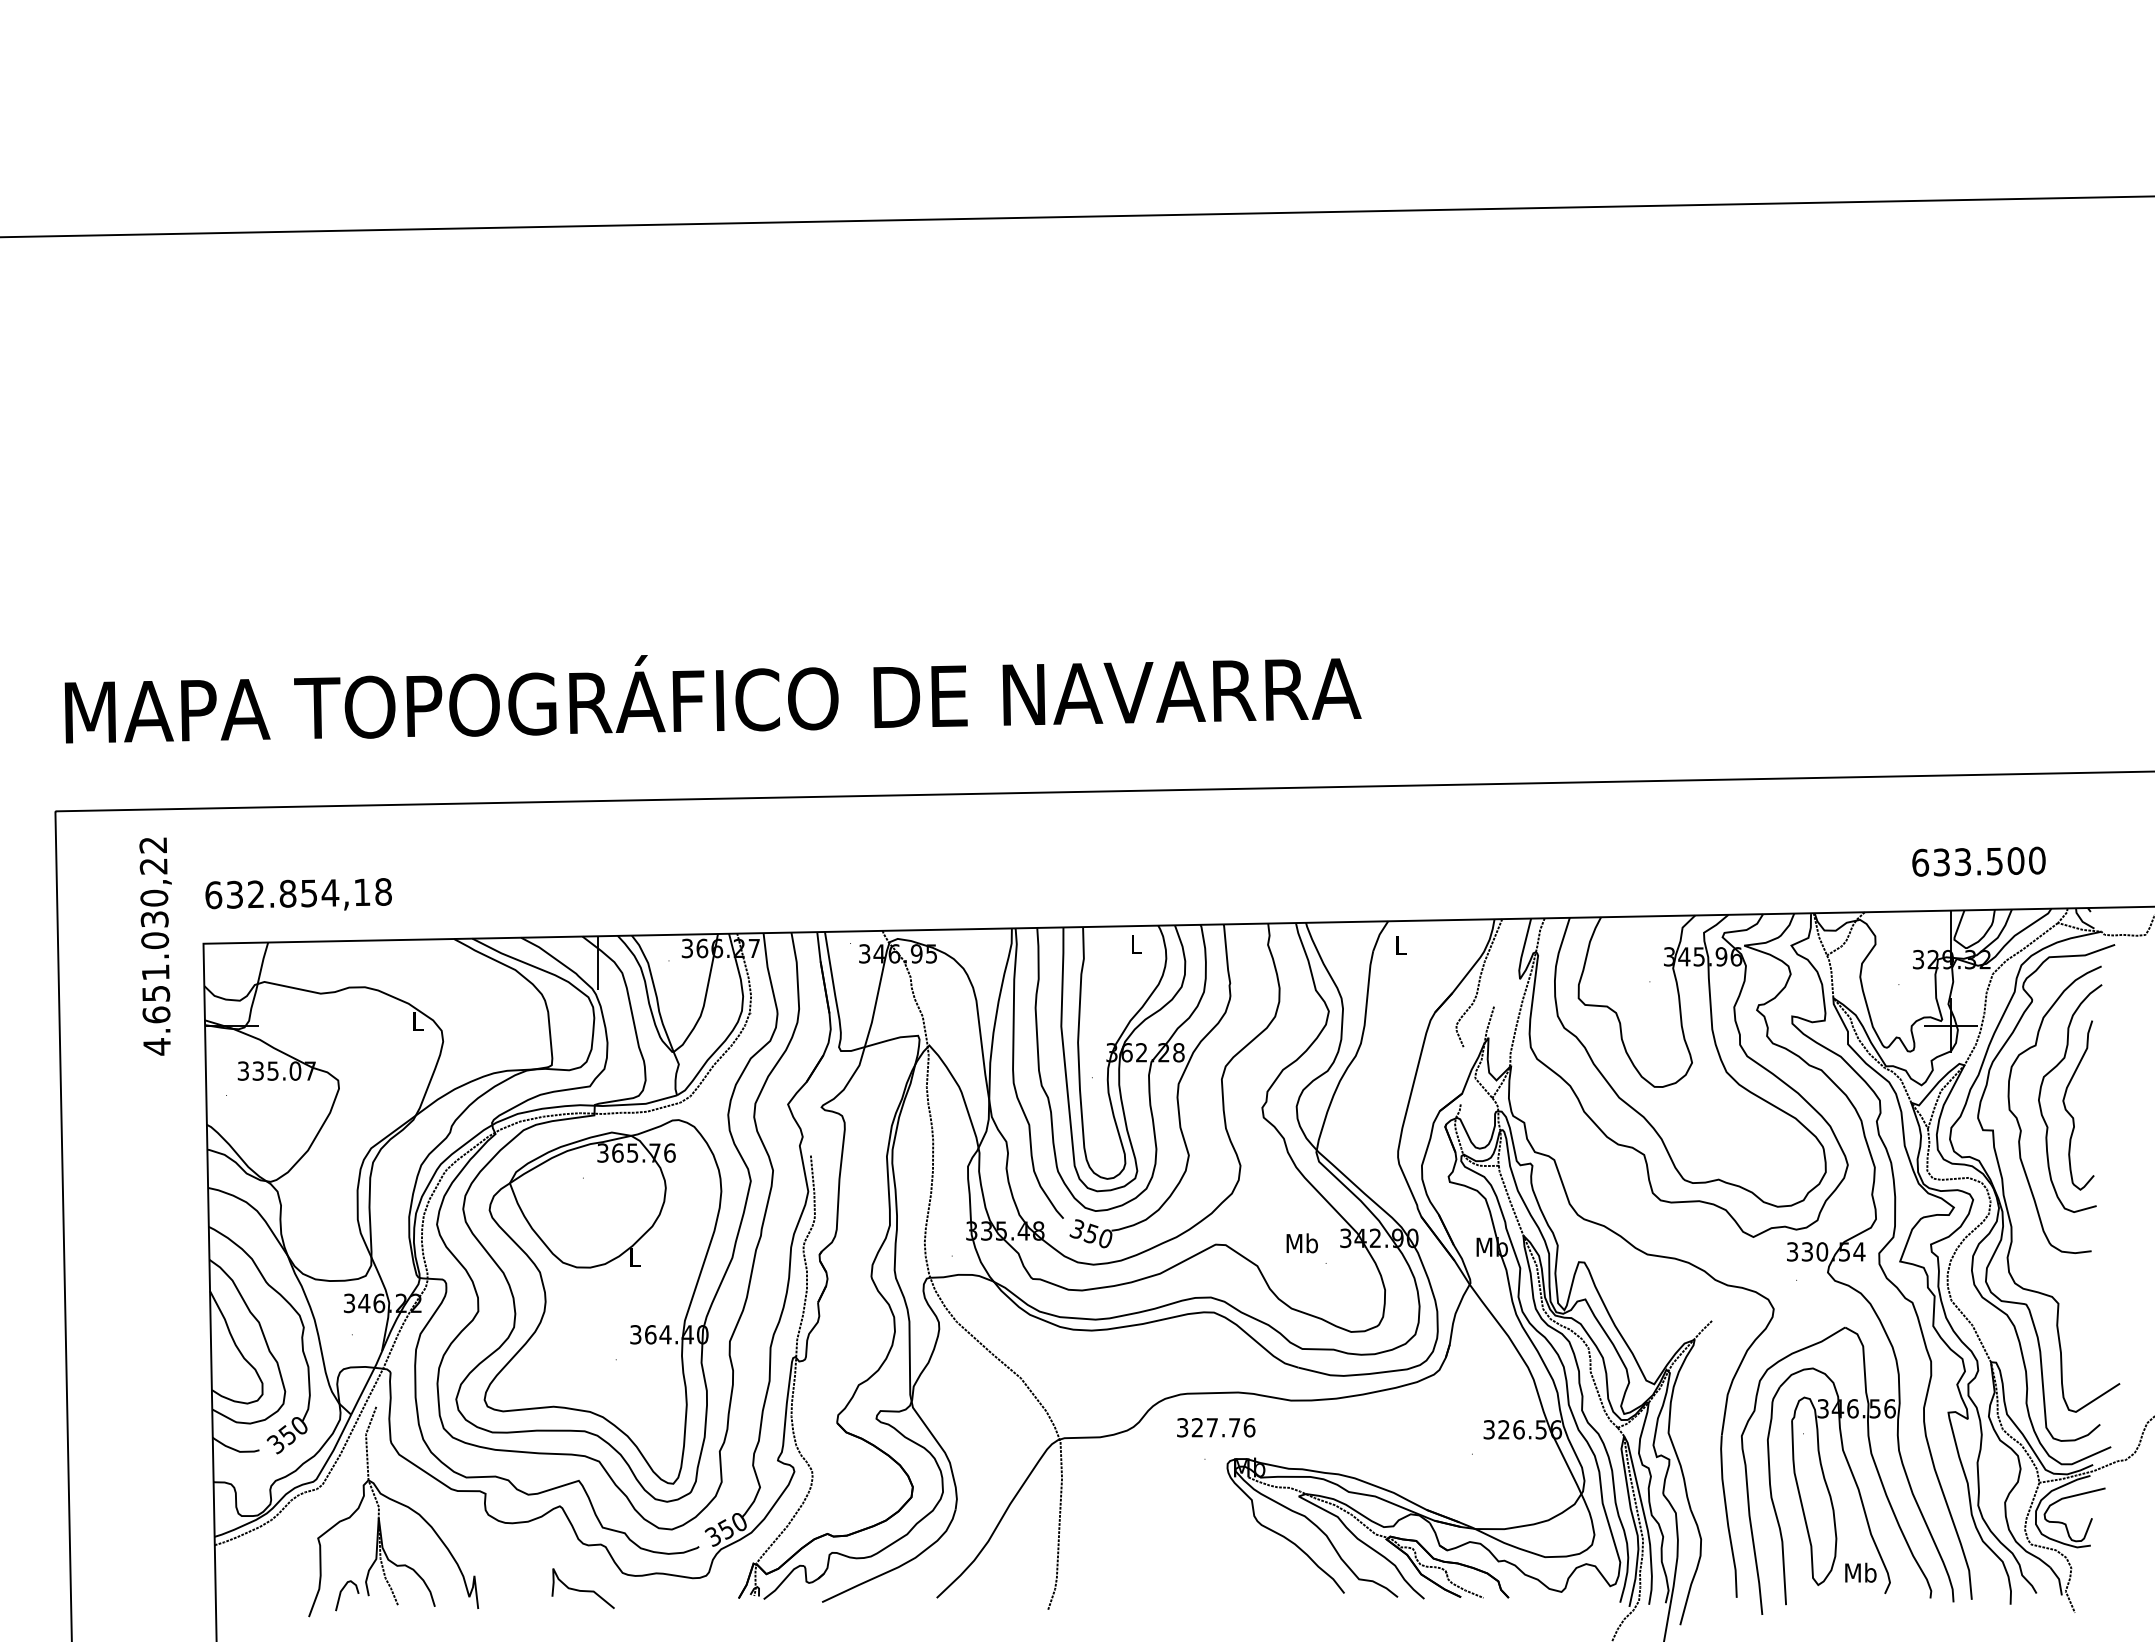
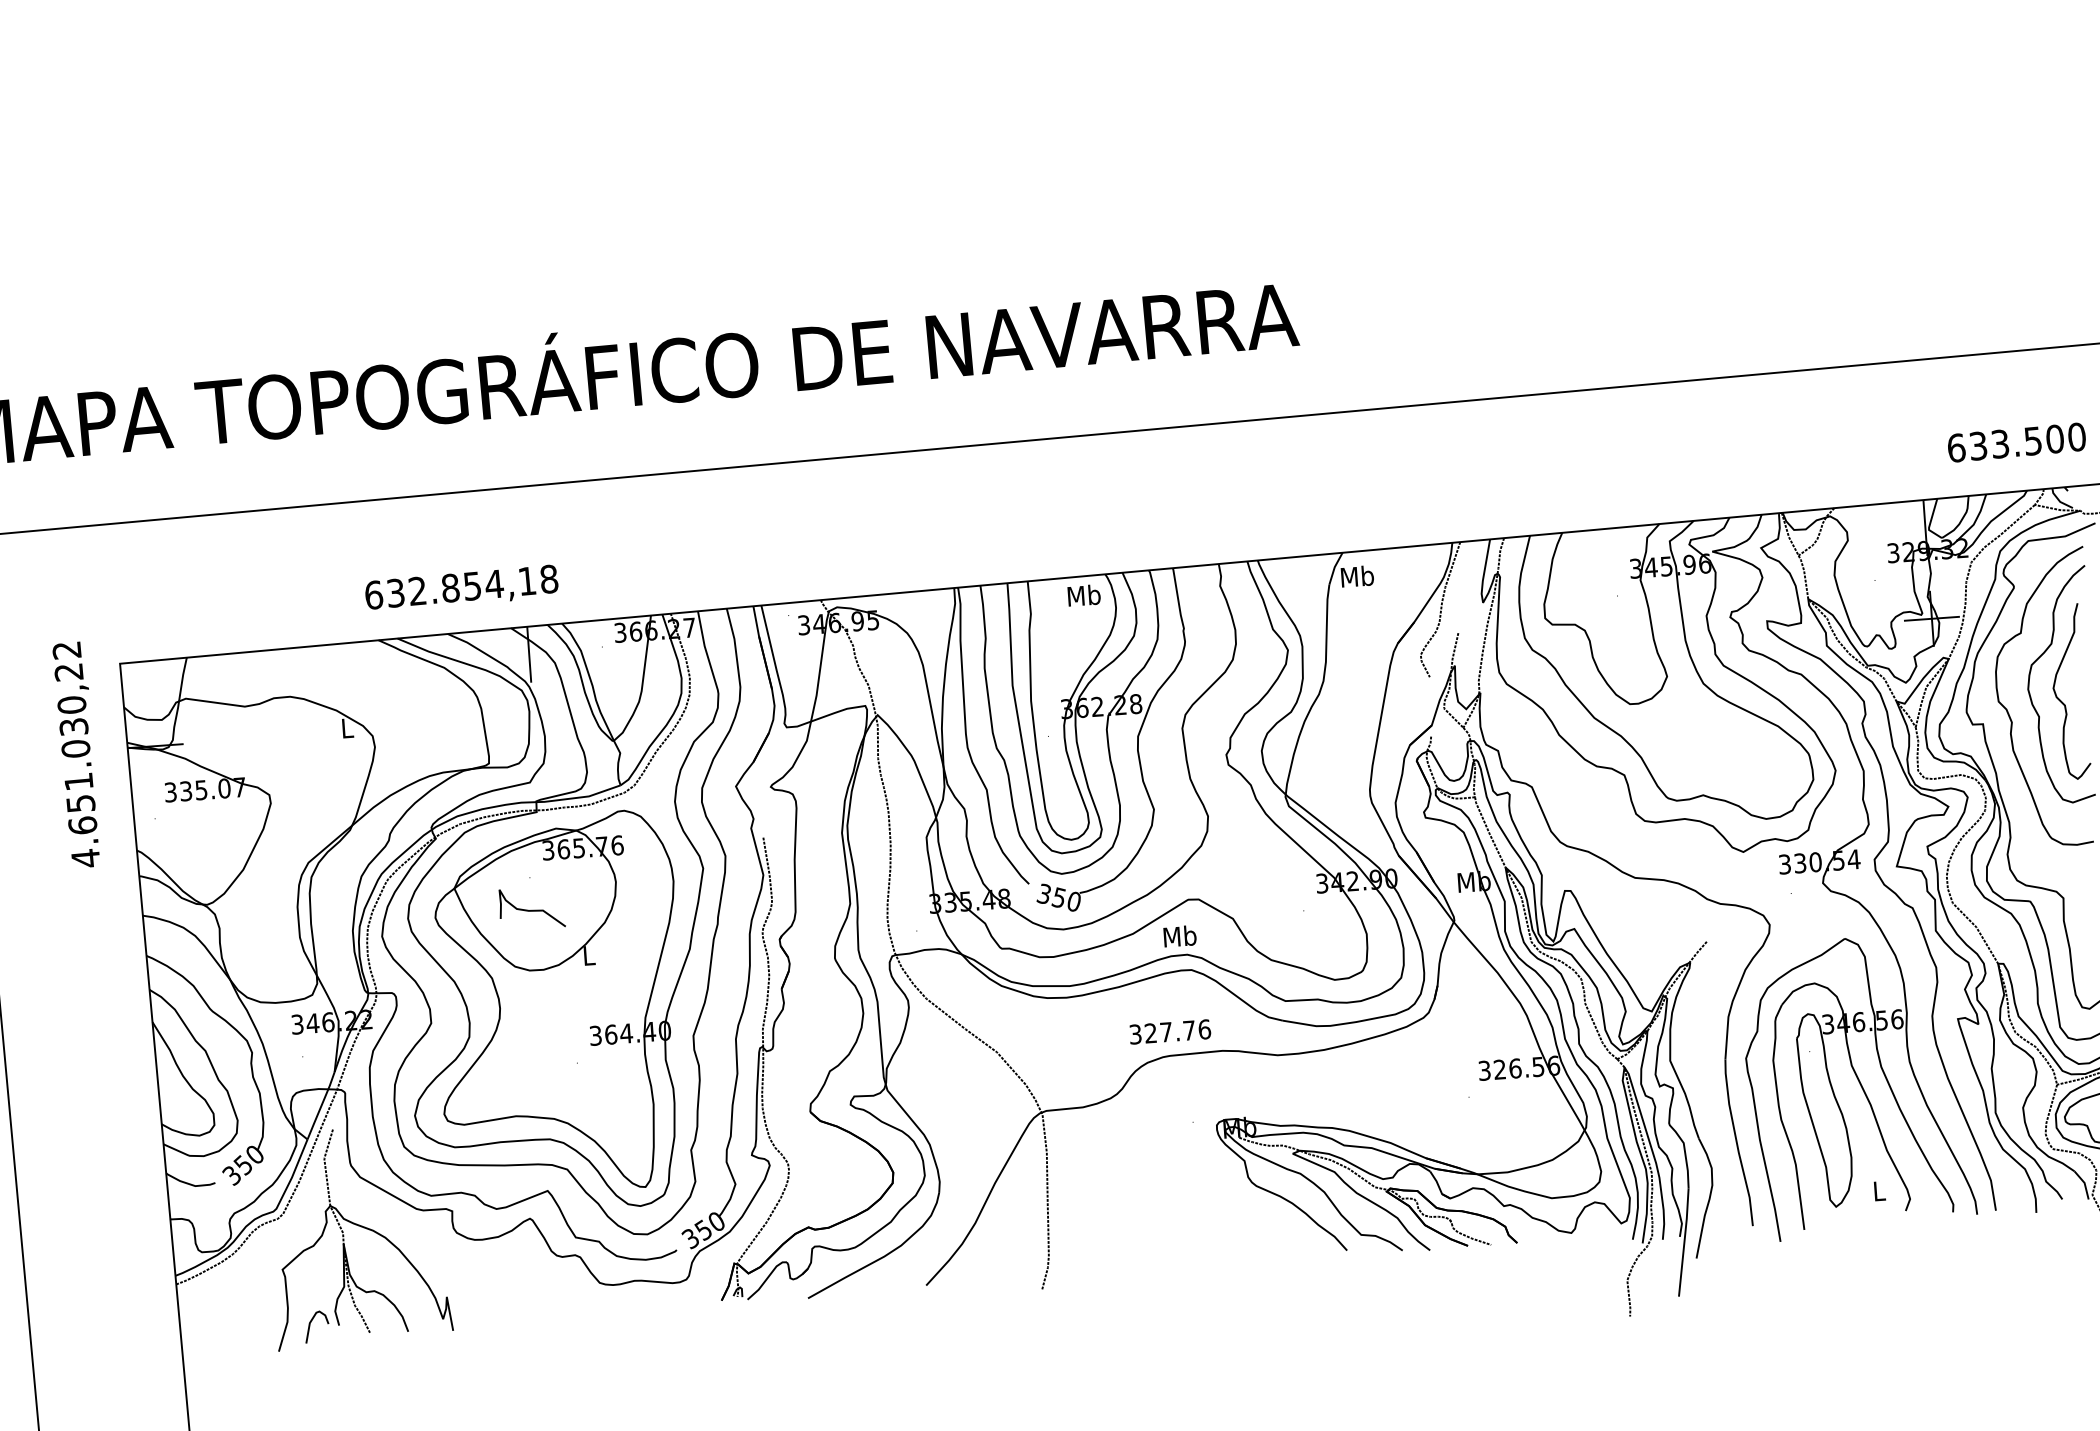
text: (1978, 861) -> (2016, 442), moved
text: (298, 894) -> (461, 588), moved
text: (1136, 944) -> (1084, 595), L -> Mb
text: (1400, 945) -> (1357, 576), L -> Mb
text: (155, 946) -> (76, 754), moved
text: (1301, 1243) -> (1179, 936), moved
text: (1216, 1427) -> (1170, 1031), moved
text: (1860, 1572) -> (1878, 1190), Mb -> L
curve: (582, 1590) -> (531, 910), moved

